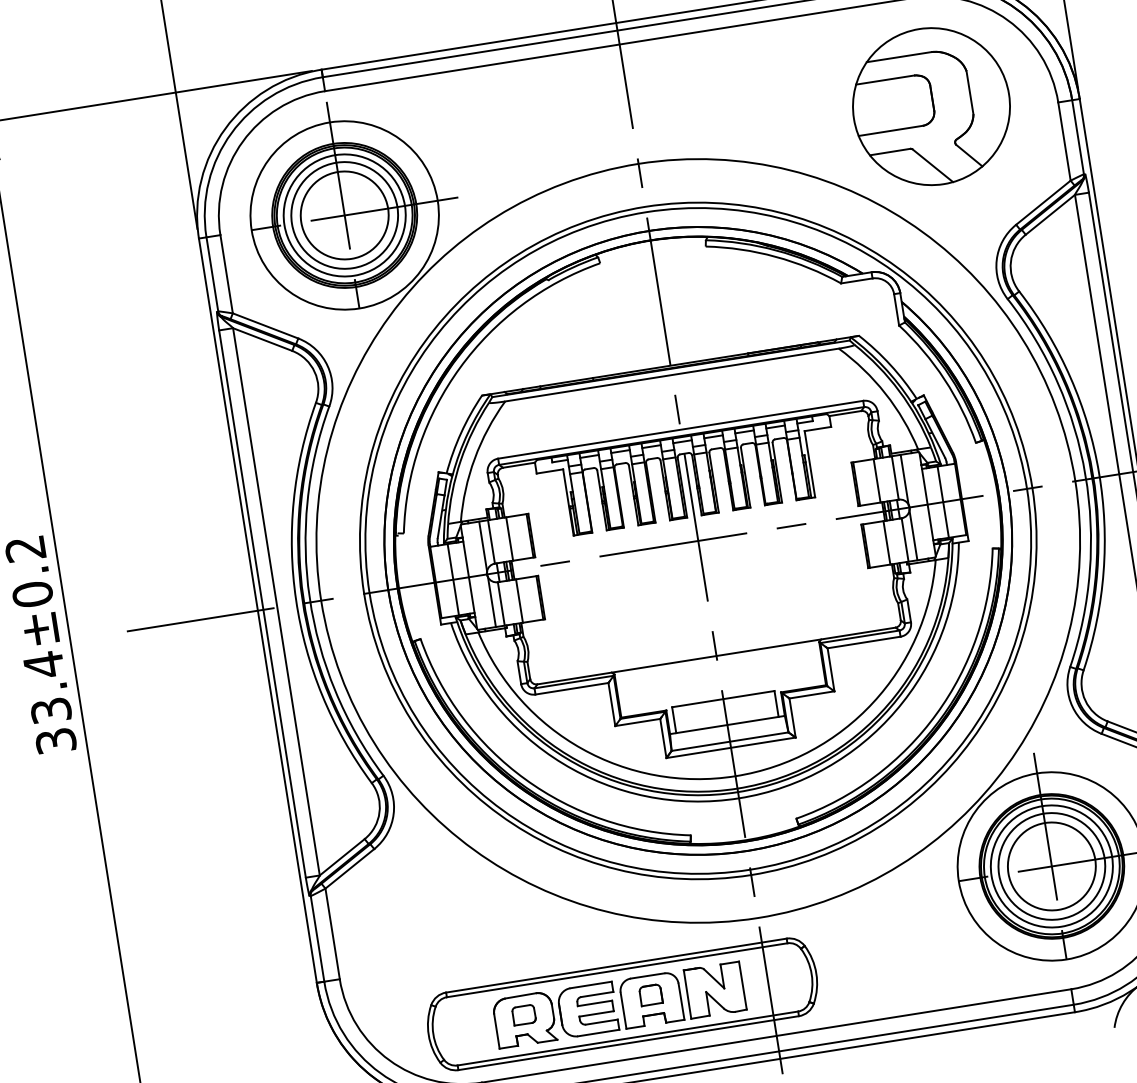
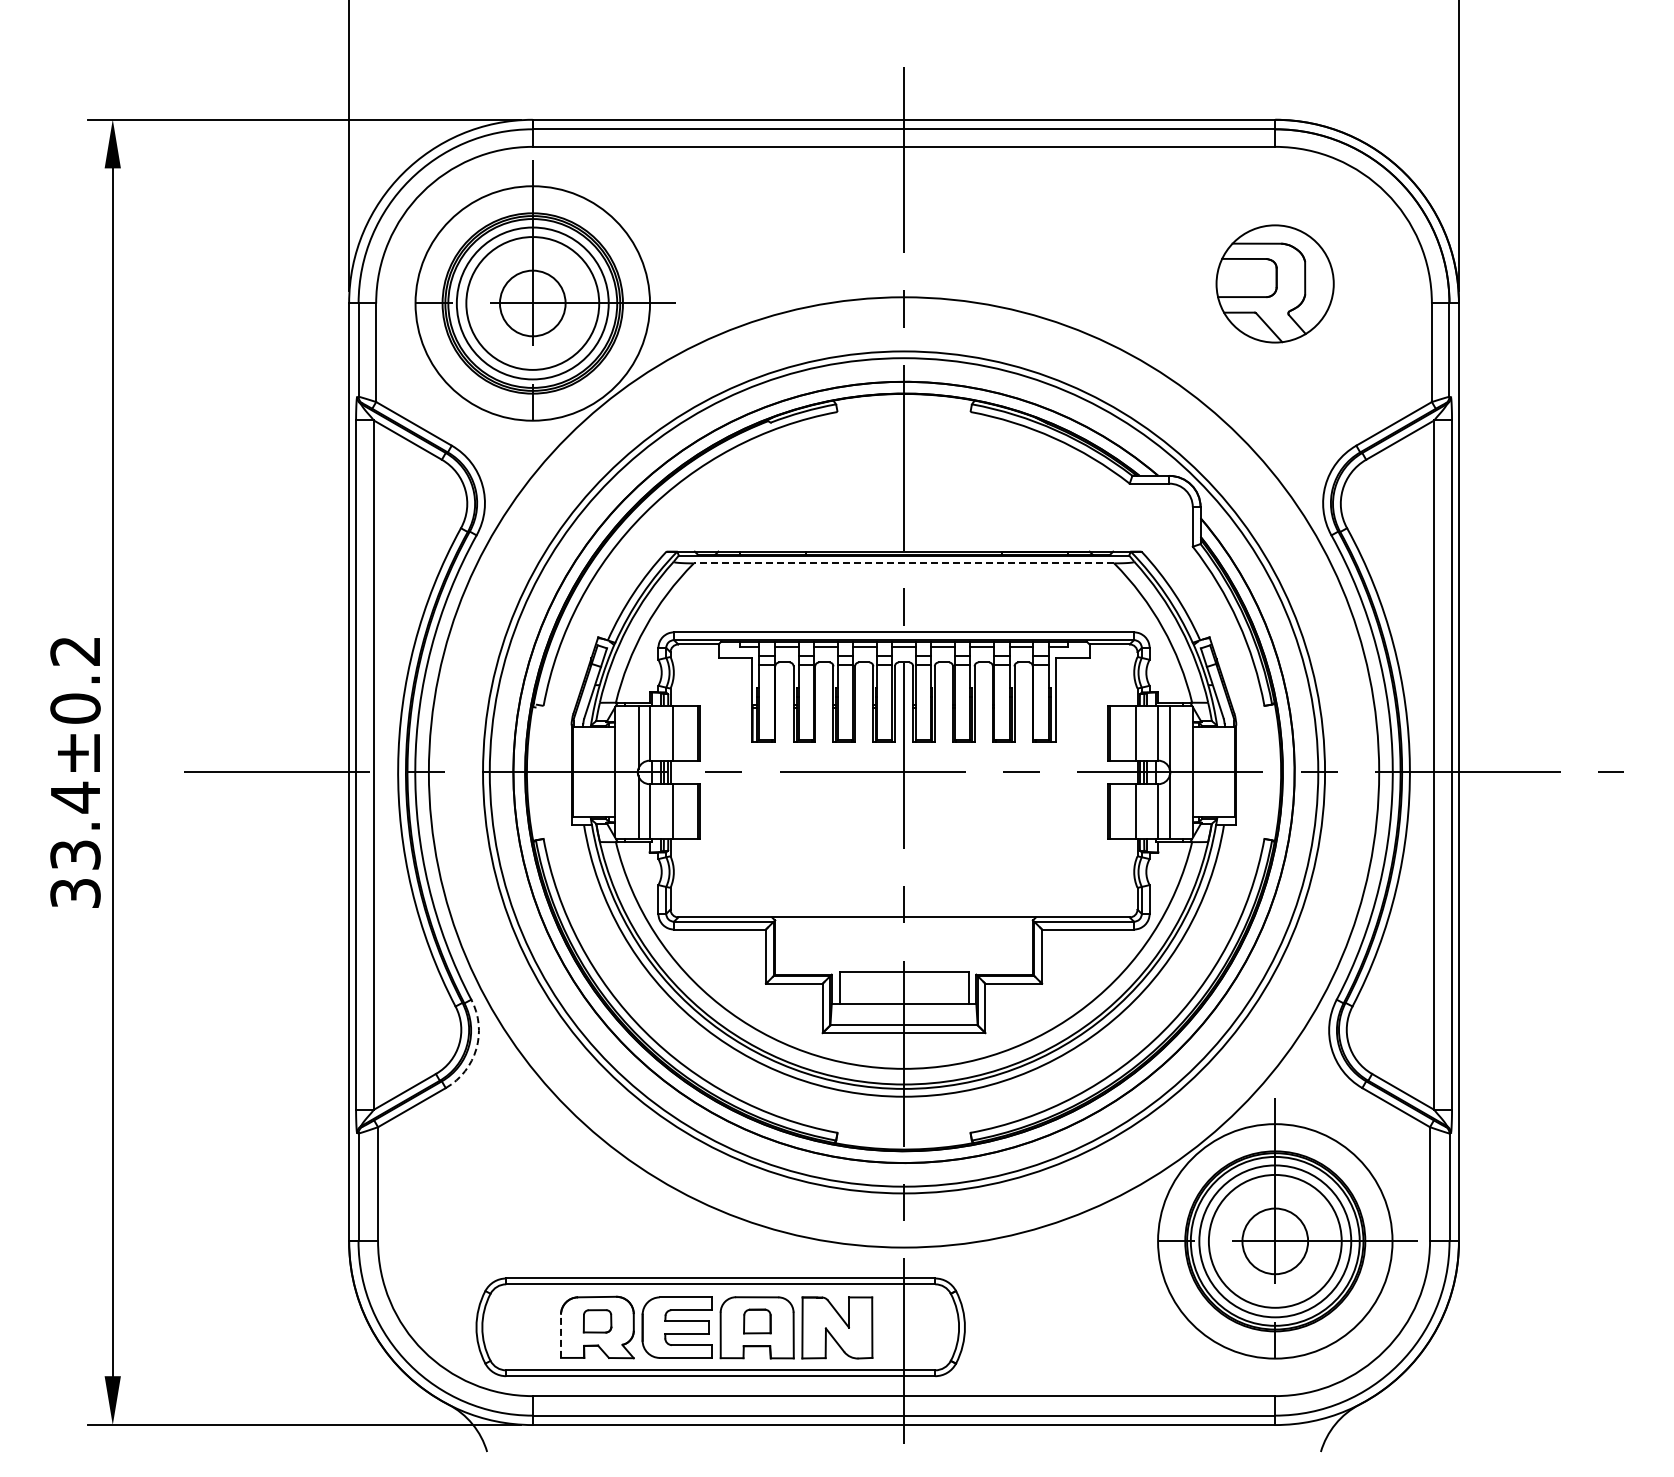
part: (930, 106) -> (1274, 283), size x0.6
circle: (344, 215) -> (532, 303), size x0.6
line: (671, 375) -> (903, 563), solid -> dashed
line: (943, 502) -> (1212, 772), removed
line: (453, 579) -> (595, 772), removed
arc: (393, 814) -> (476, 1049), solid -> dashed
circle: (1052, 866) -> (1275, 1241), size x0.6
line: (497, 1031) -> (561, 1336), solid -> dashed

